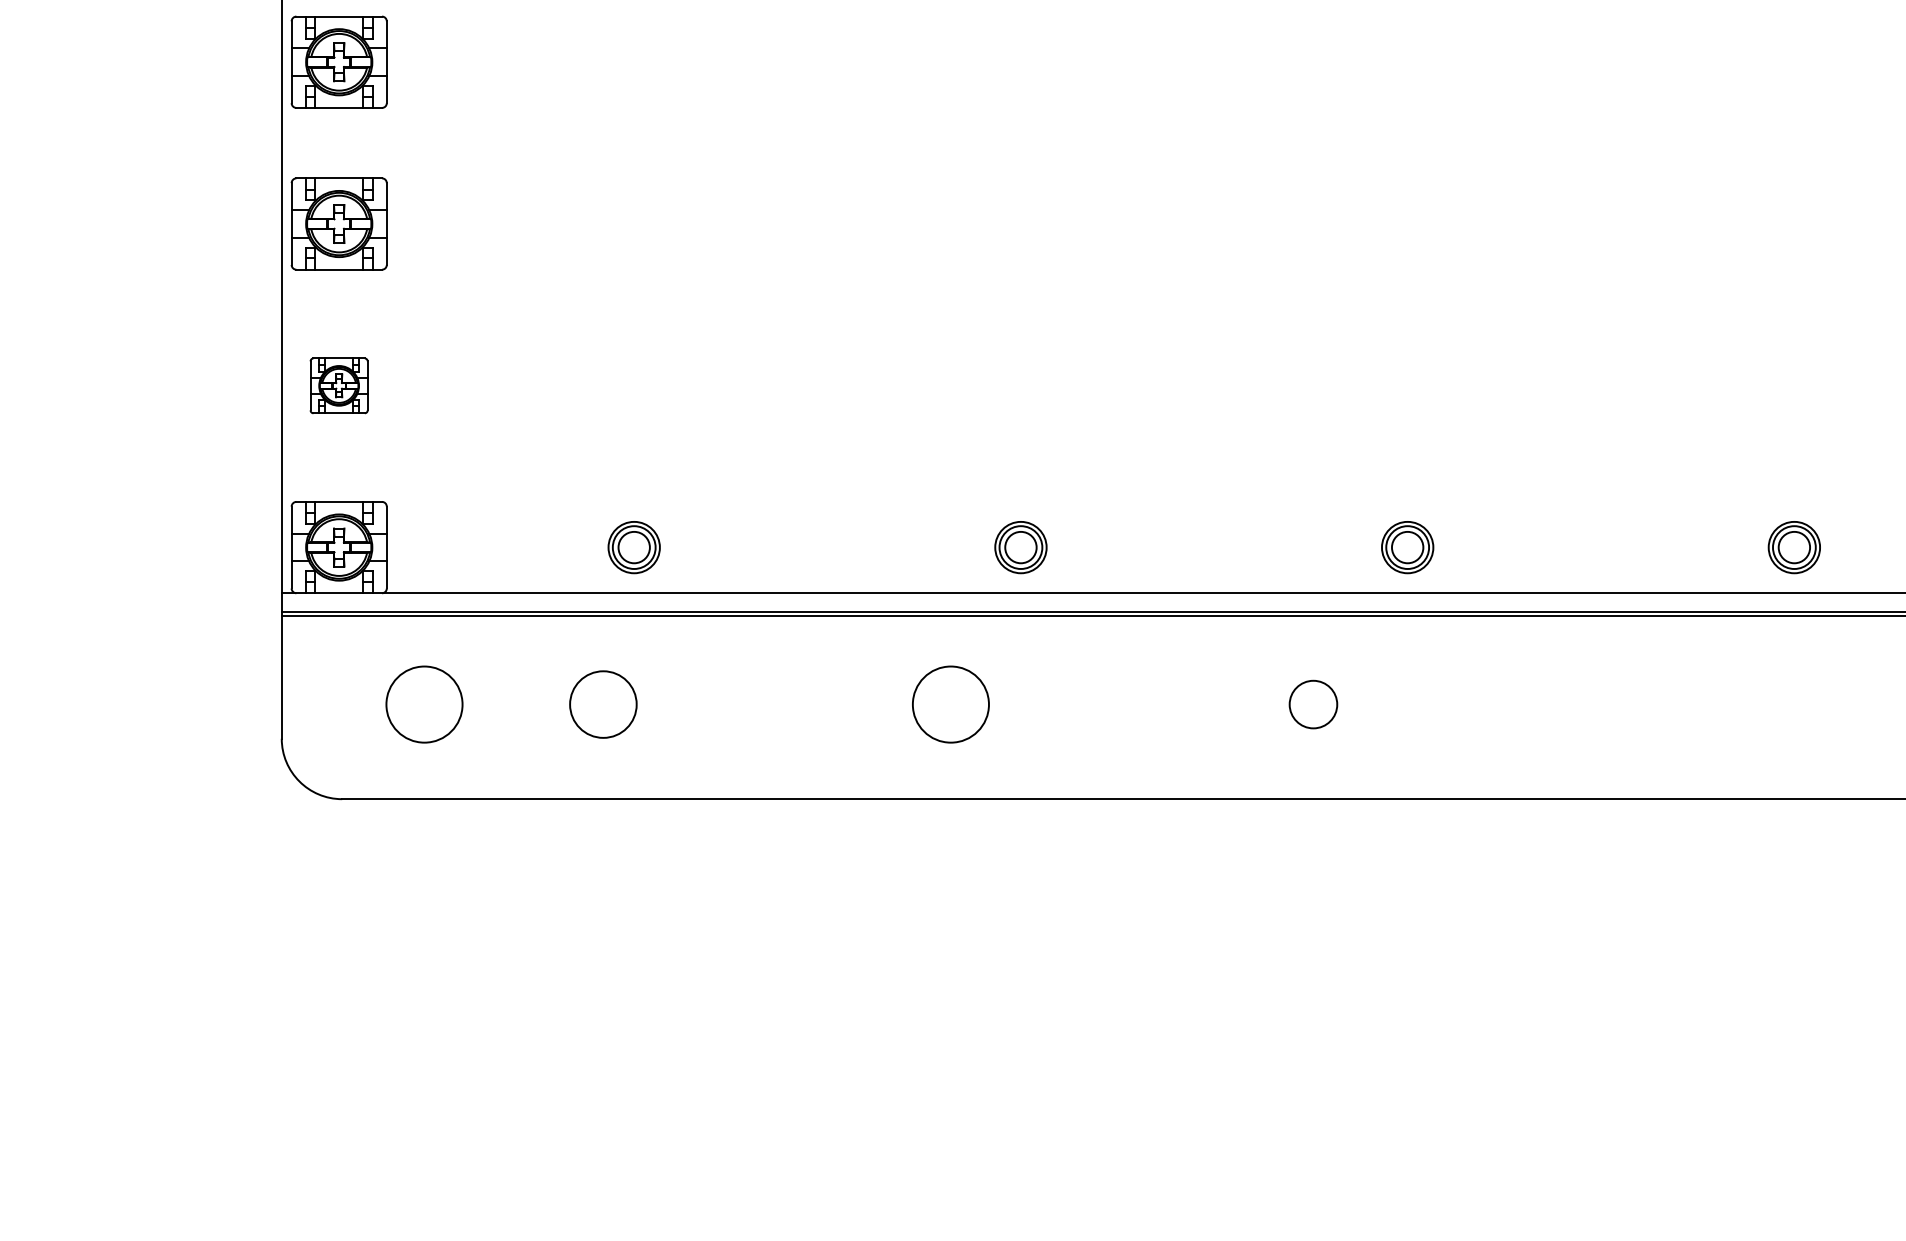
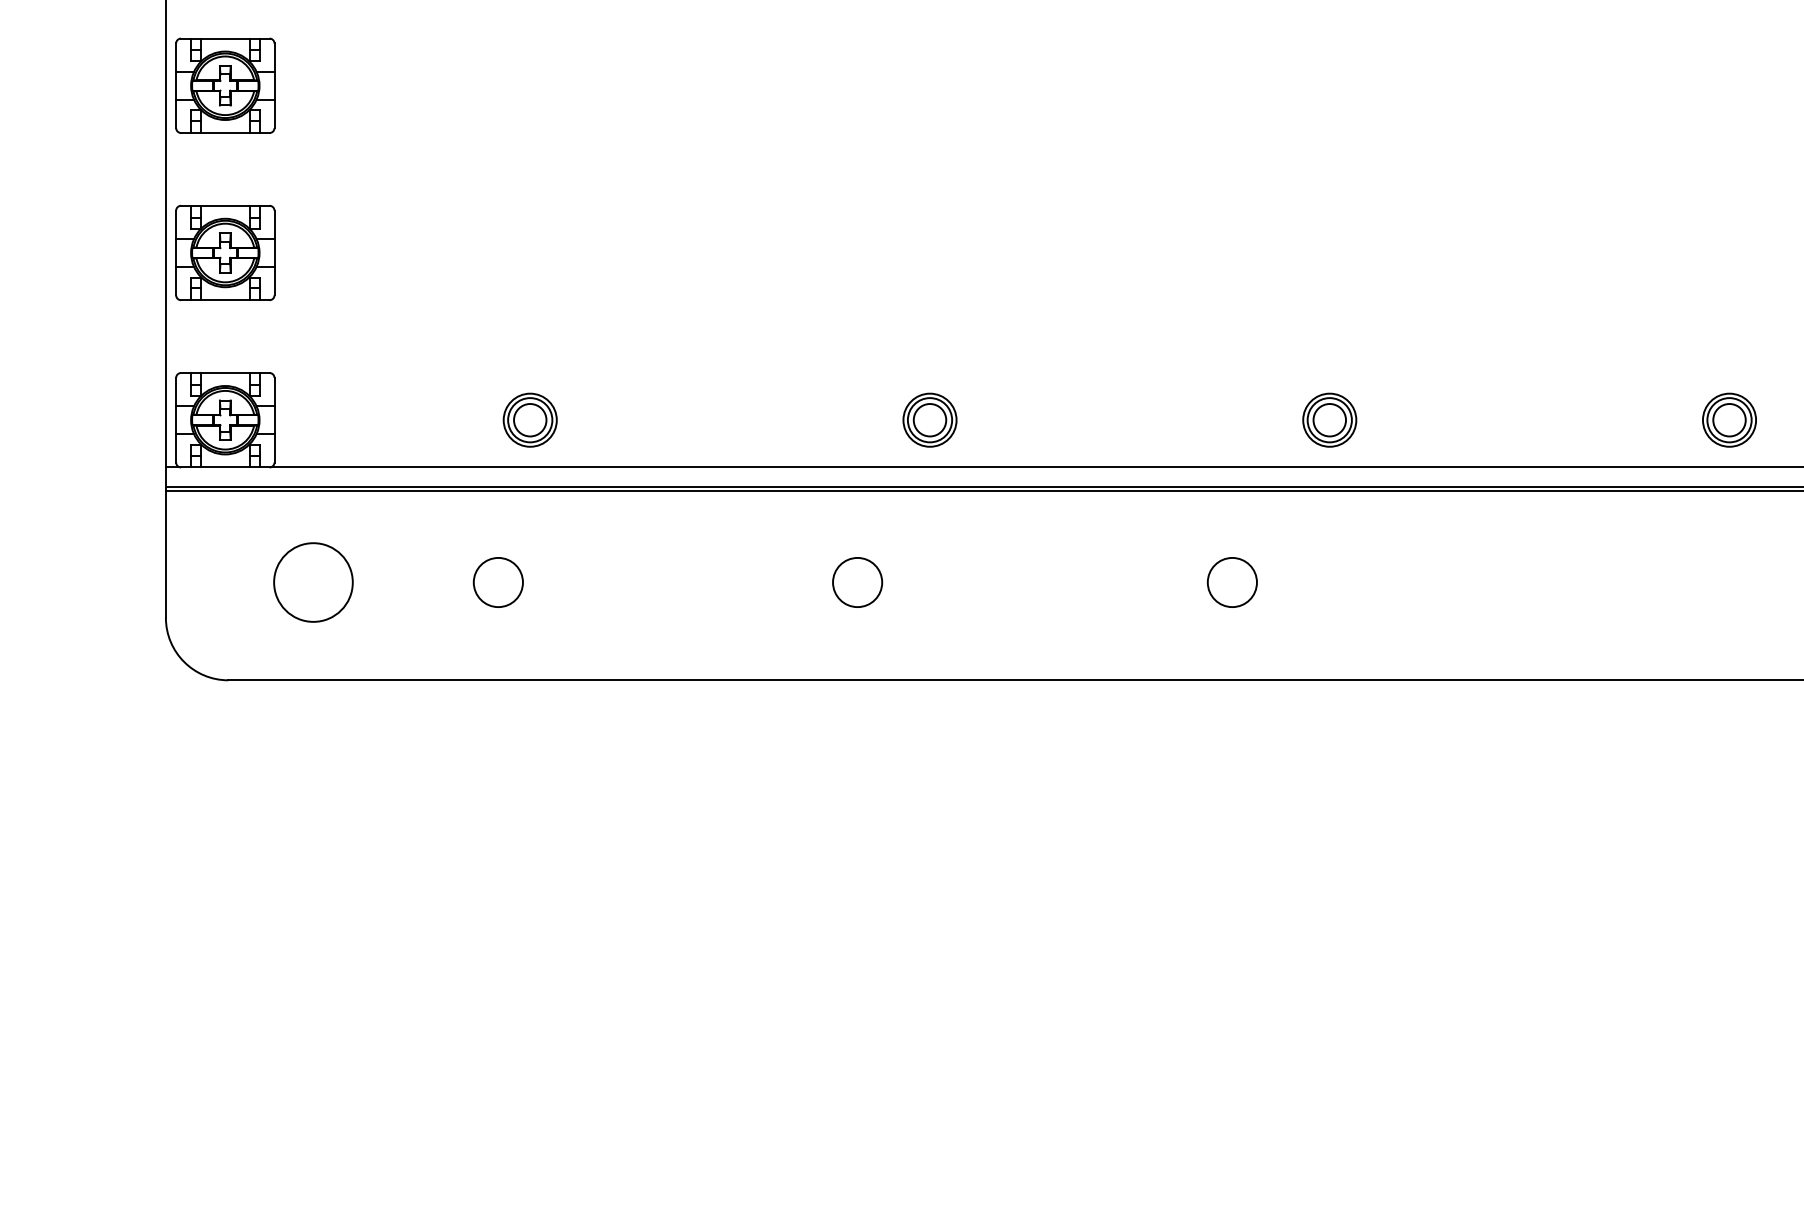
part: (338, 385) -> (224, 252), size x1.67
circle: (603, 704) -> (498, 582), size x0.71
circle: (950, 704) -> (857, 582), size x0.62

